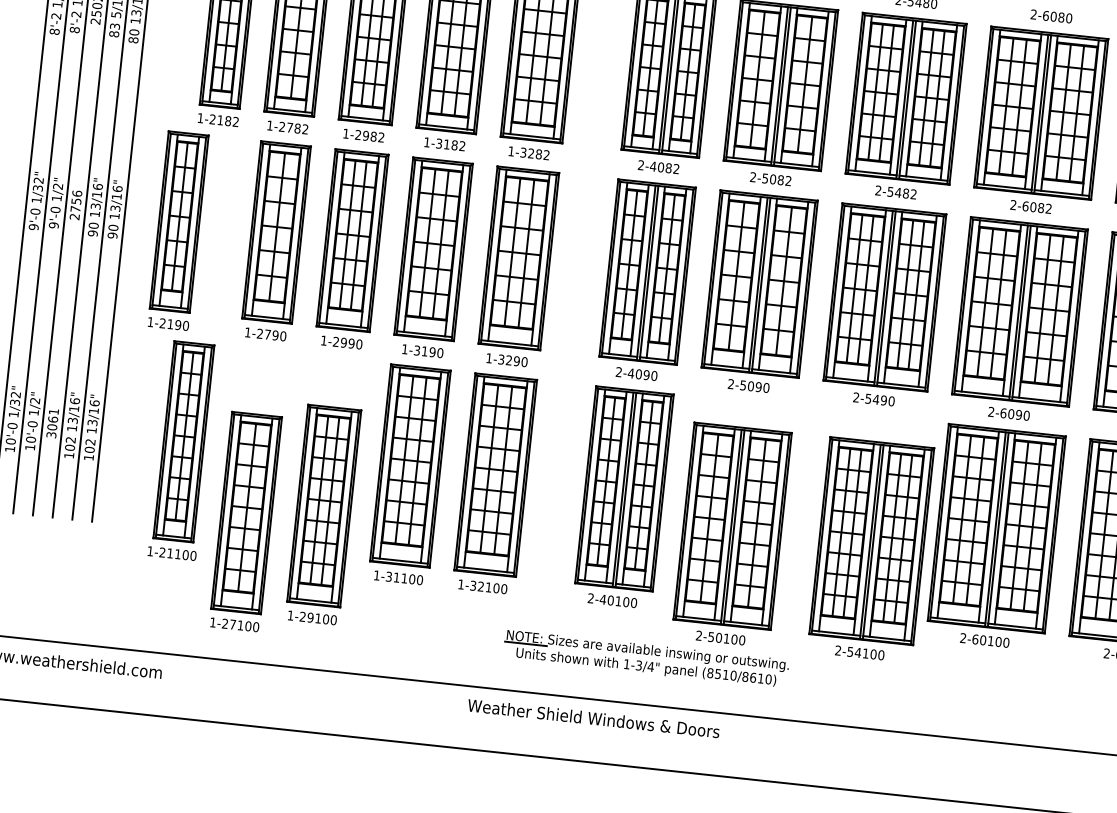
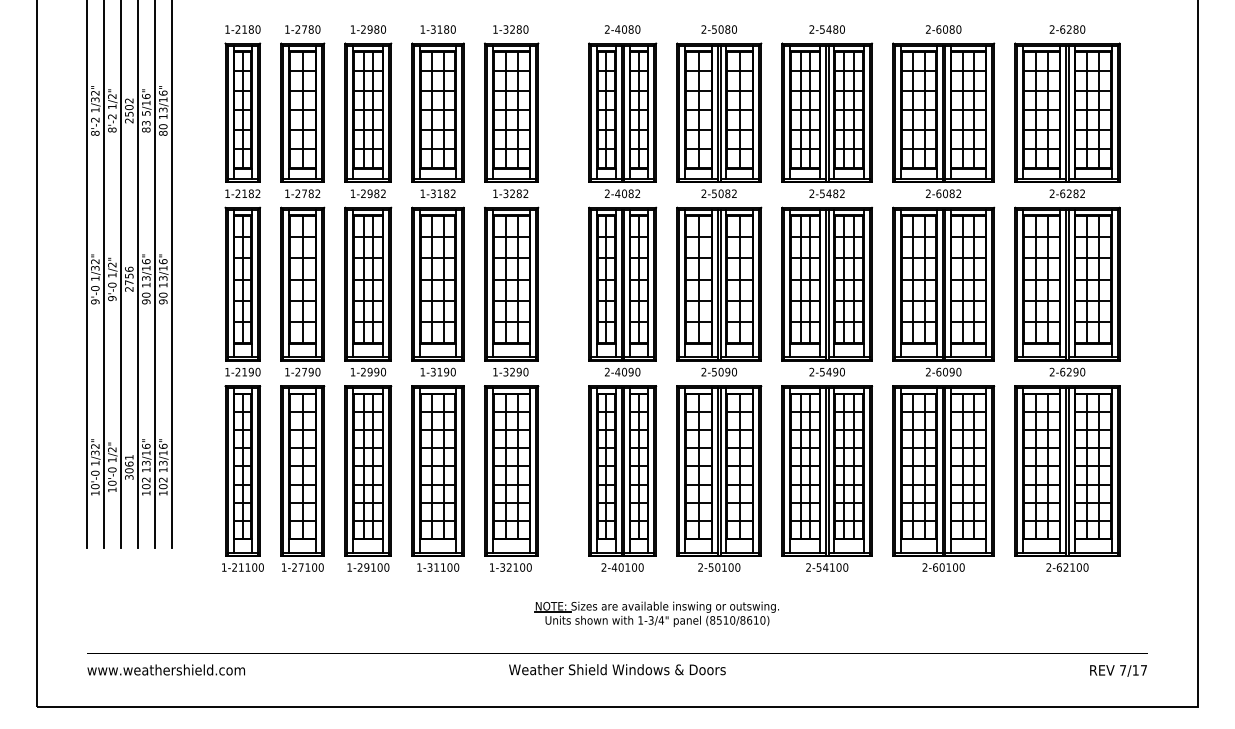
part: (177, 230) -> (242, 291), moved
part: (323, 514) -> (368, 478), moved
part: (245, 521) -> (302, 478), moved
part: (732, 534) -> (719, 478), moved
part: (871, 549) -> (827, 478), moved

